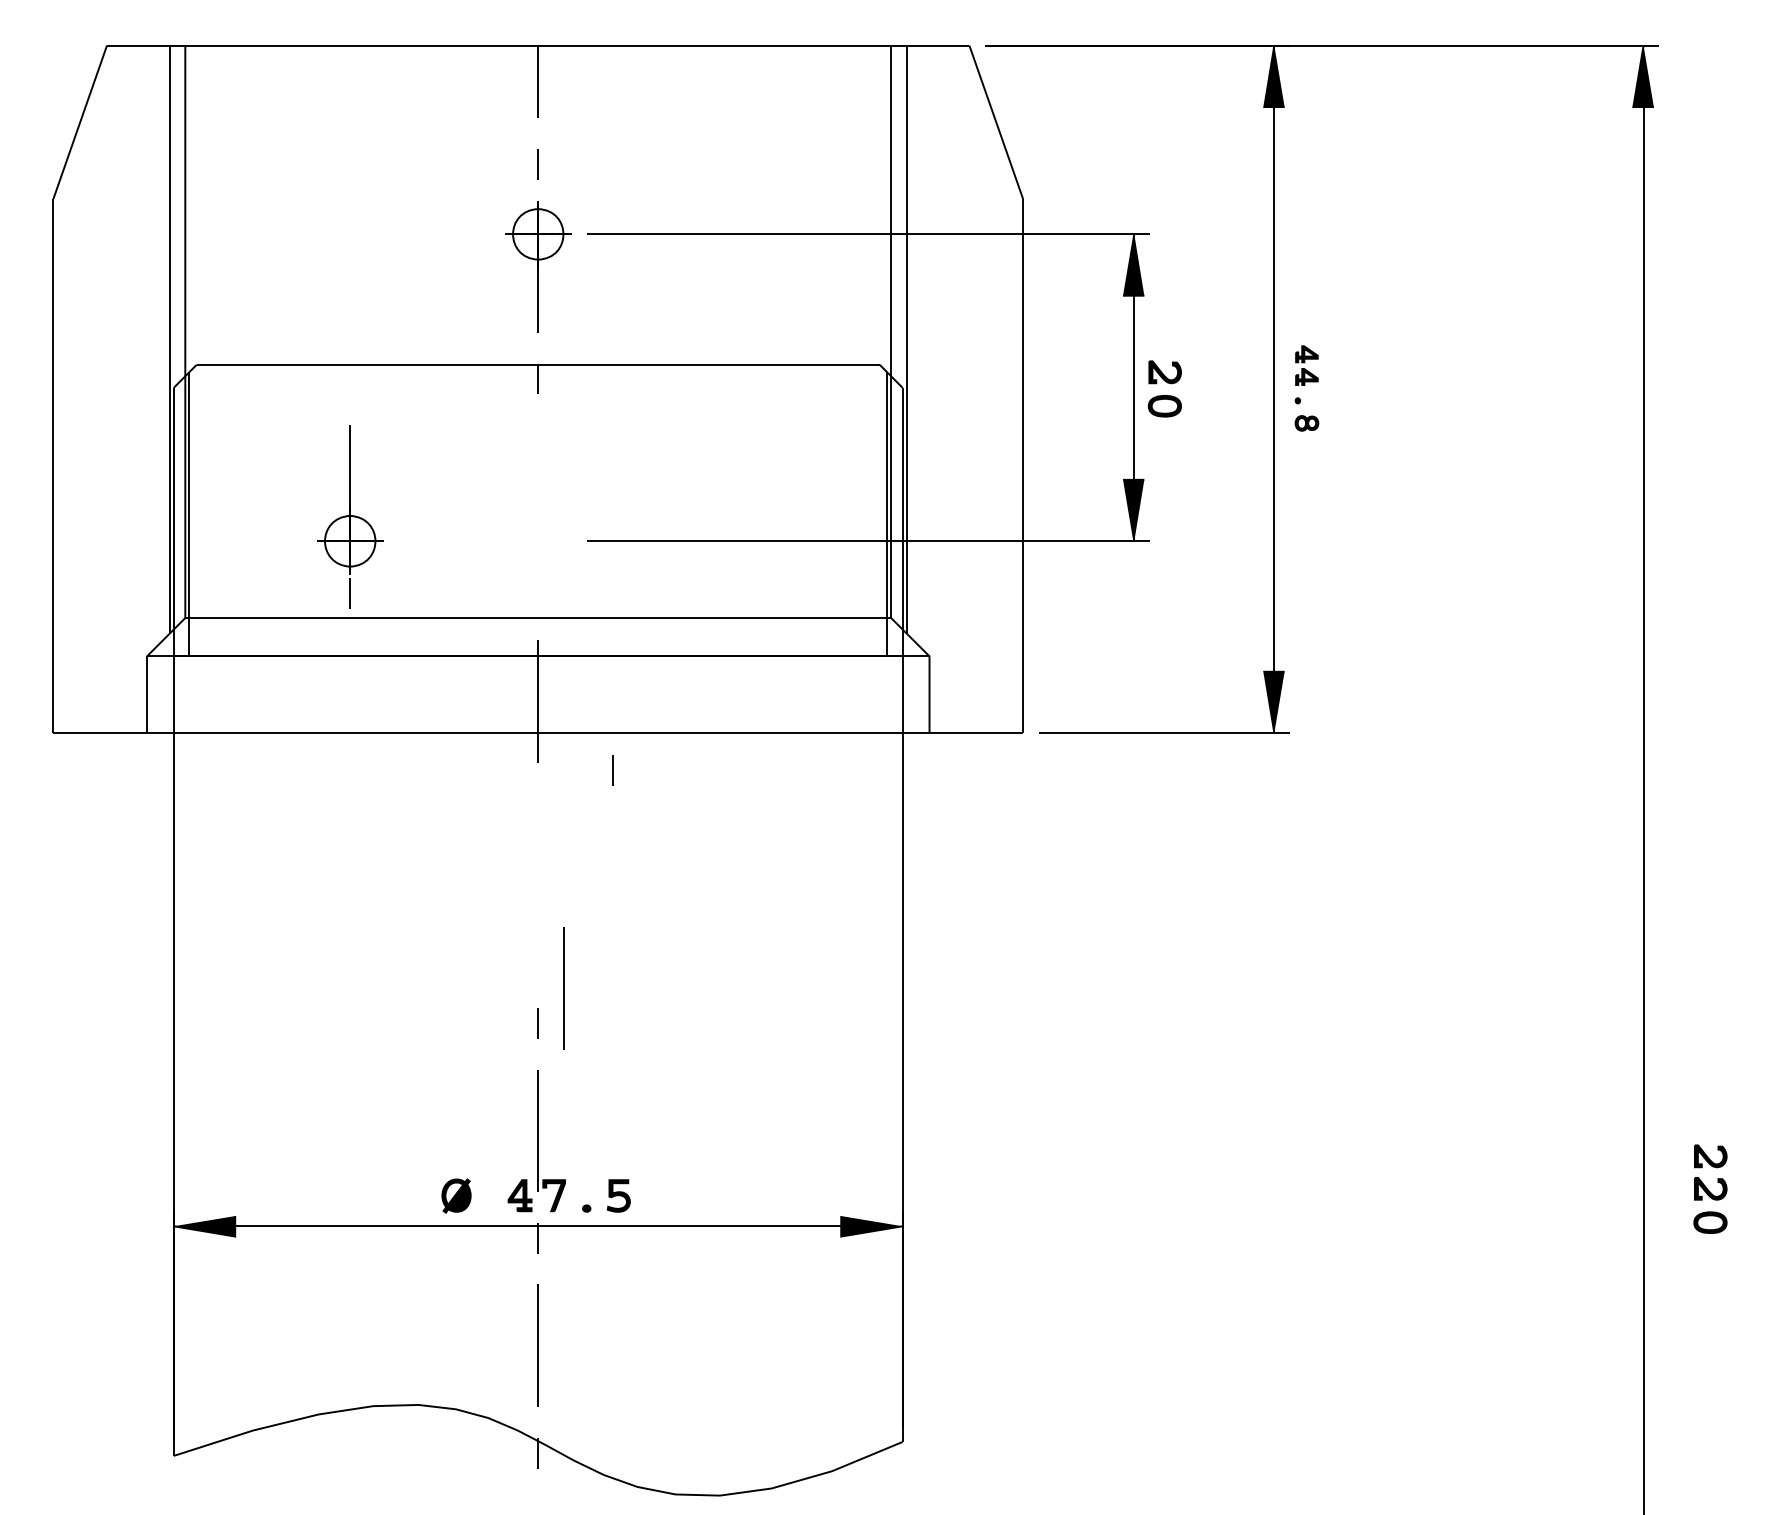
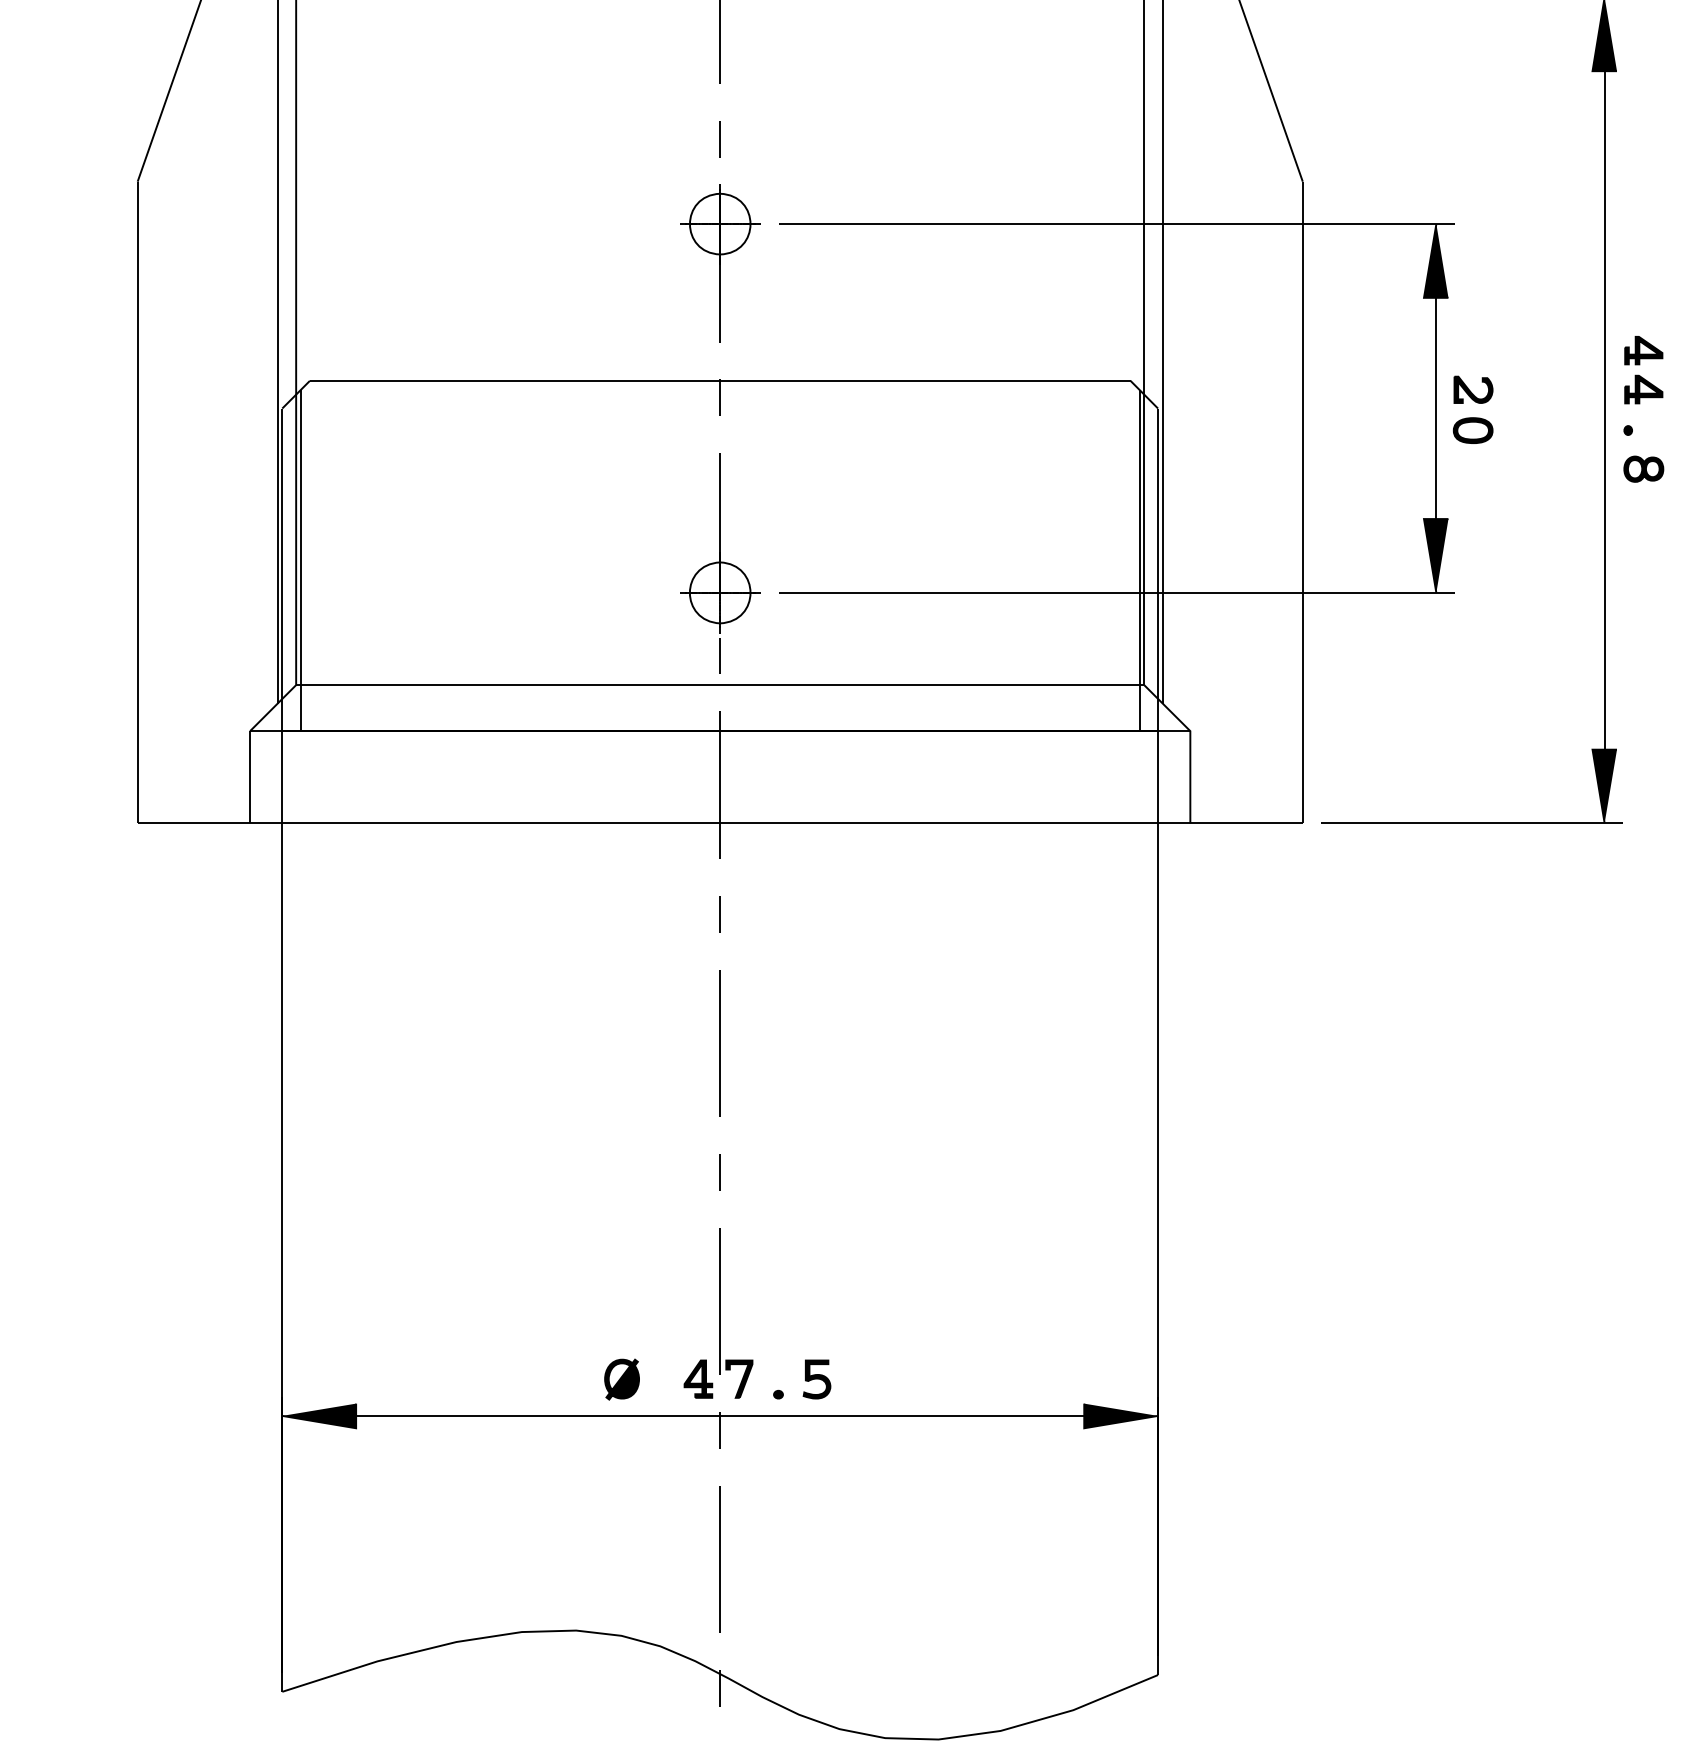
part: (1306, 388) -> (1643, 409), size x1.43
part: (350, 516) -> (720, 563), moved
line: (612, 770) -> (719, 913), moved
line: (563, 988) -> (719, 1043), moved

